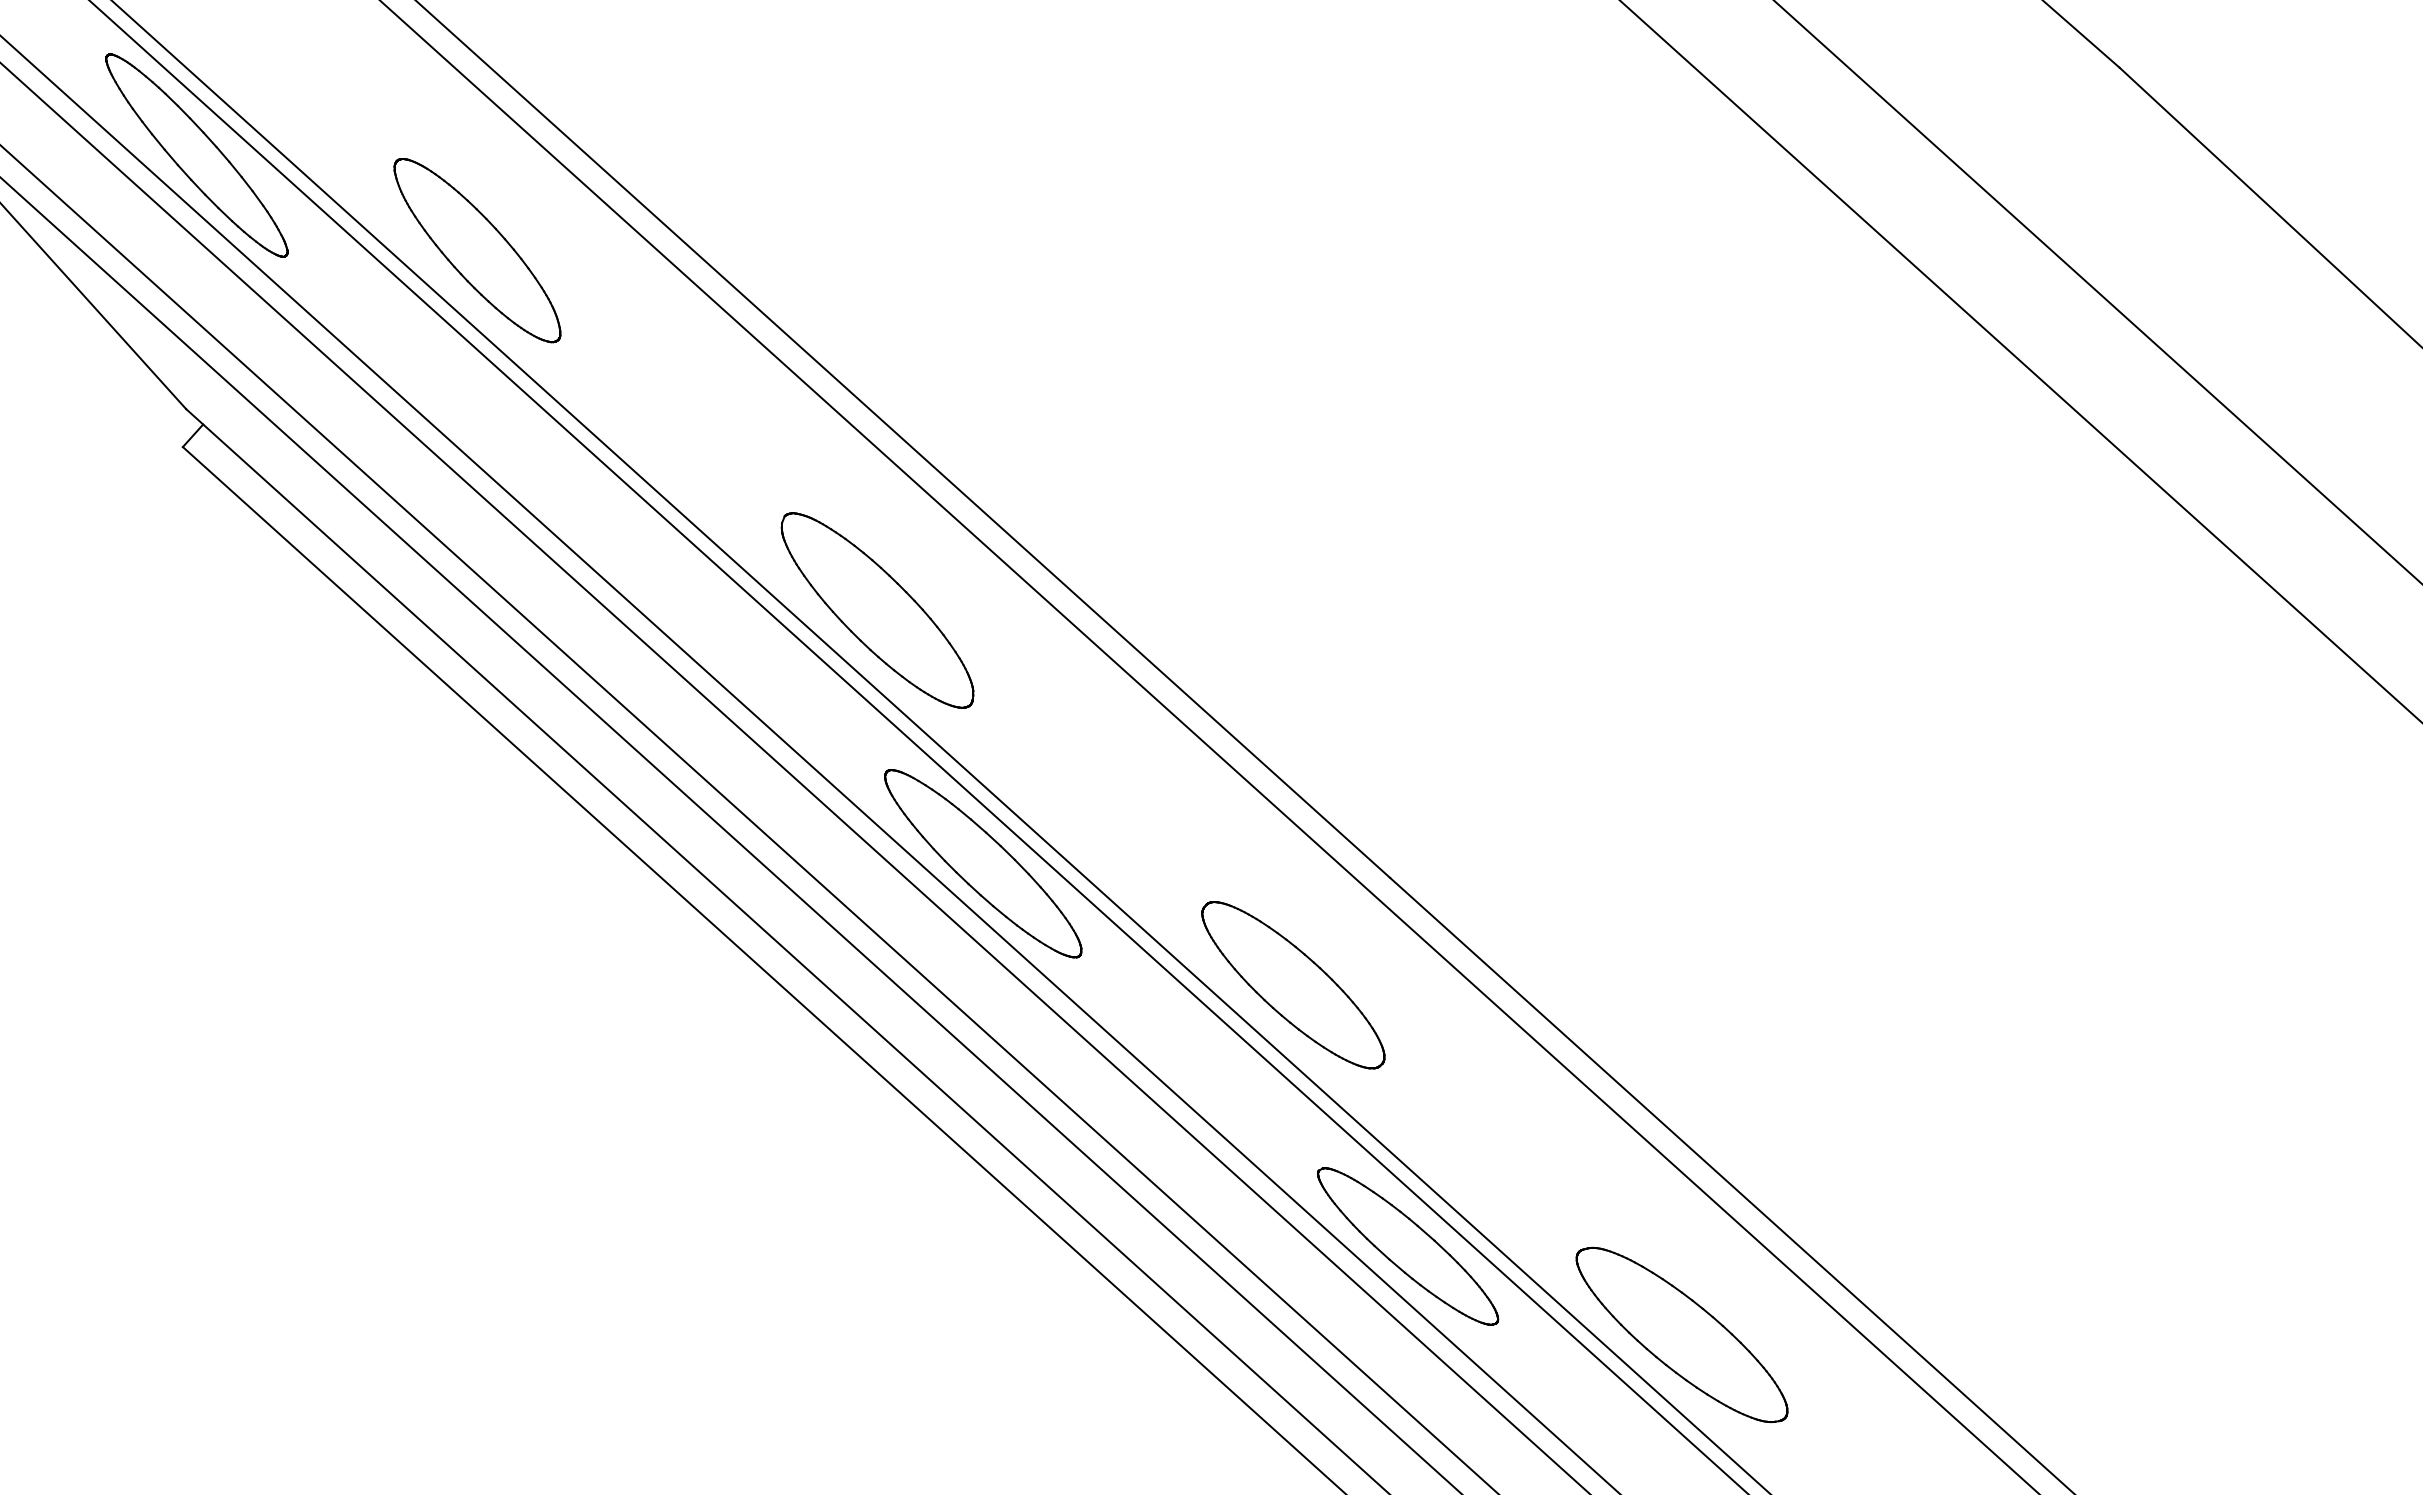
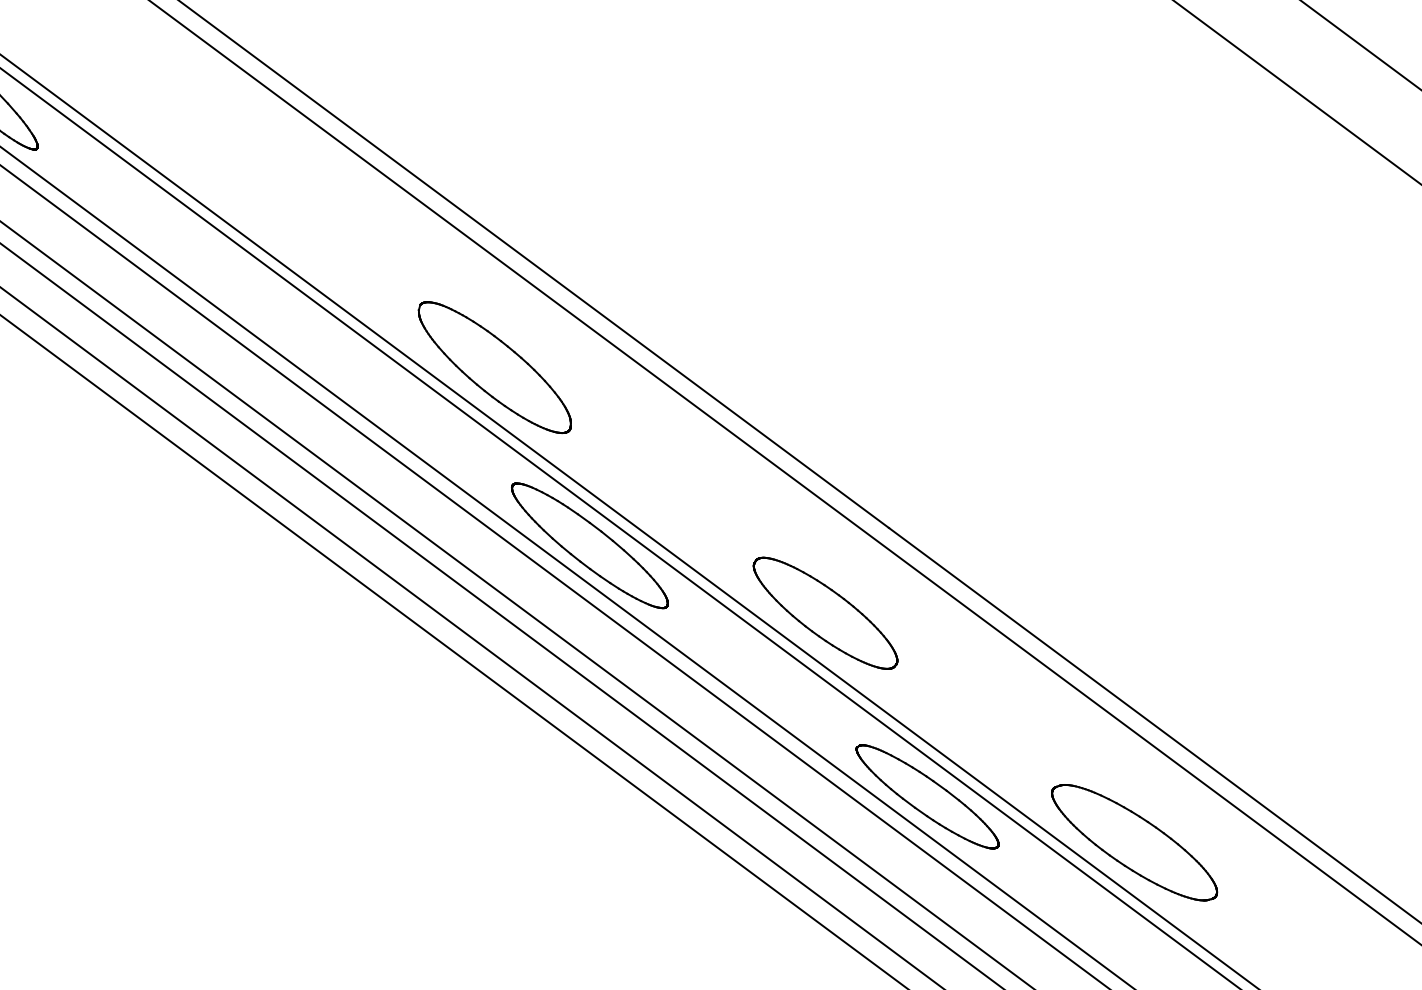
part: (477, 250) -> (176, 131), removed

